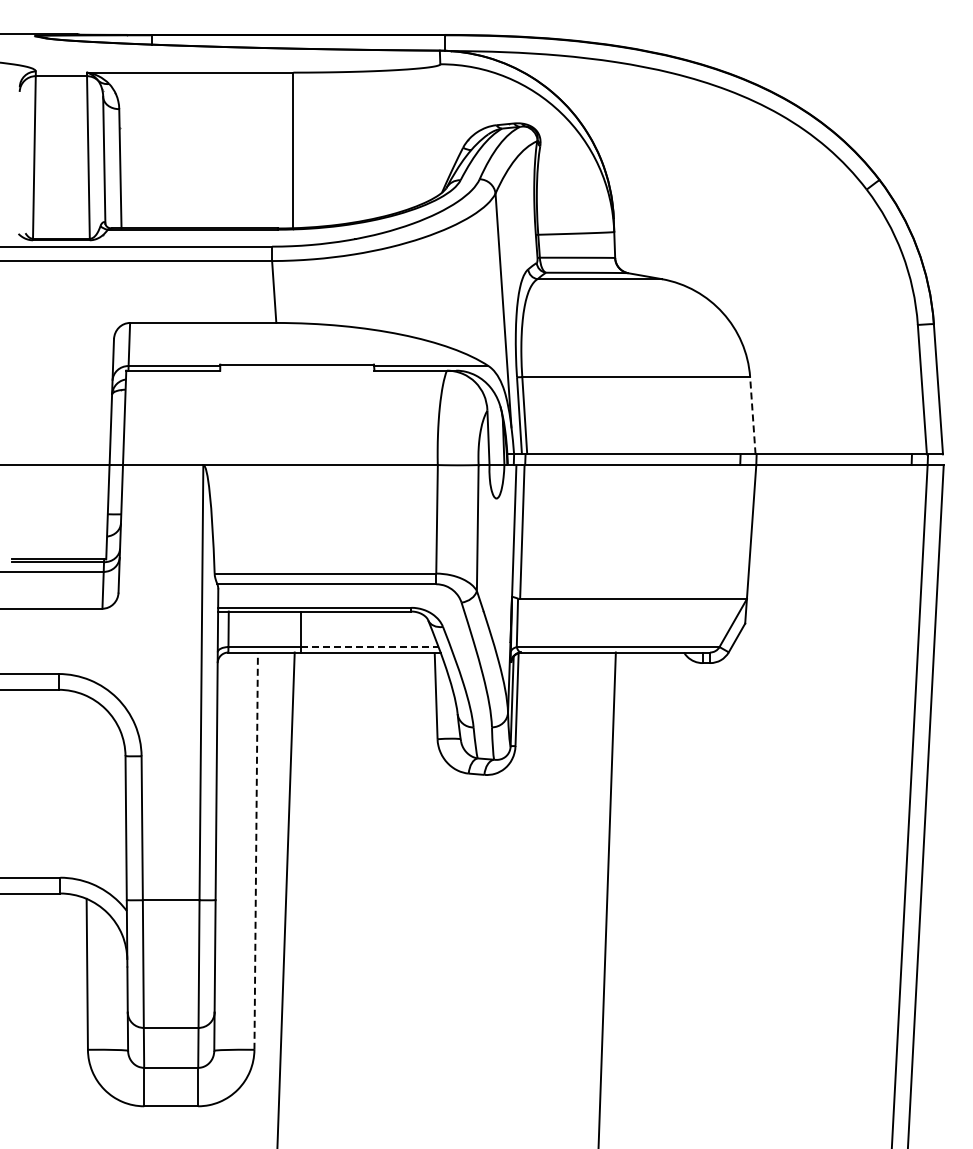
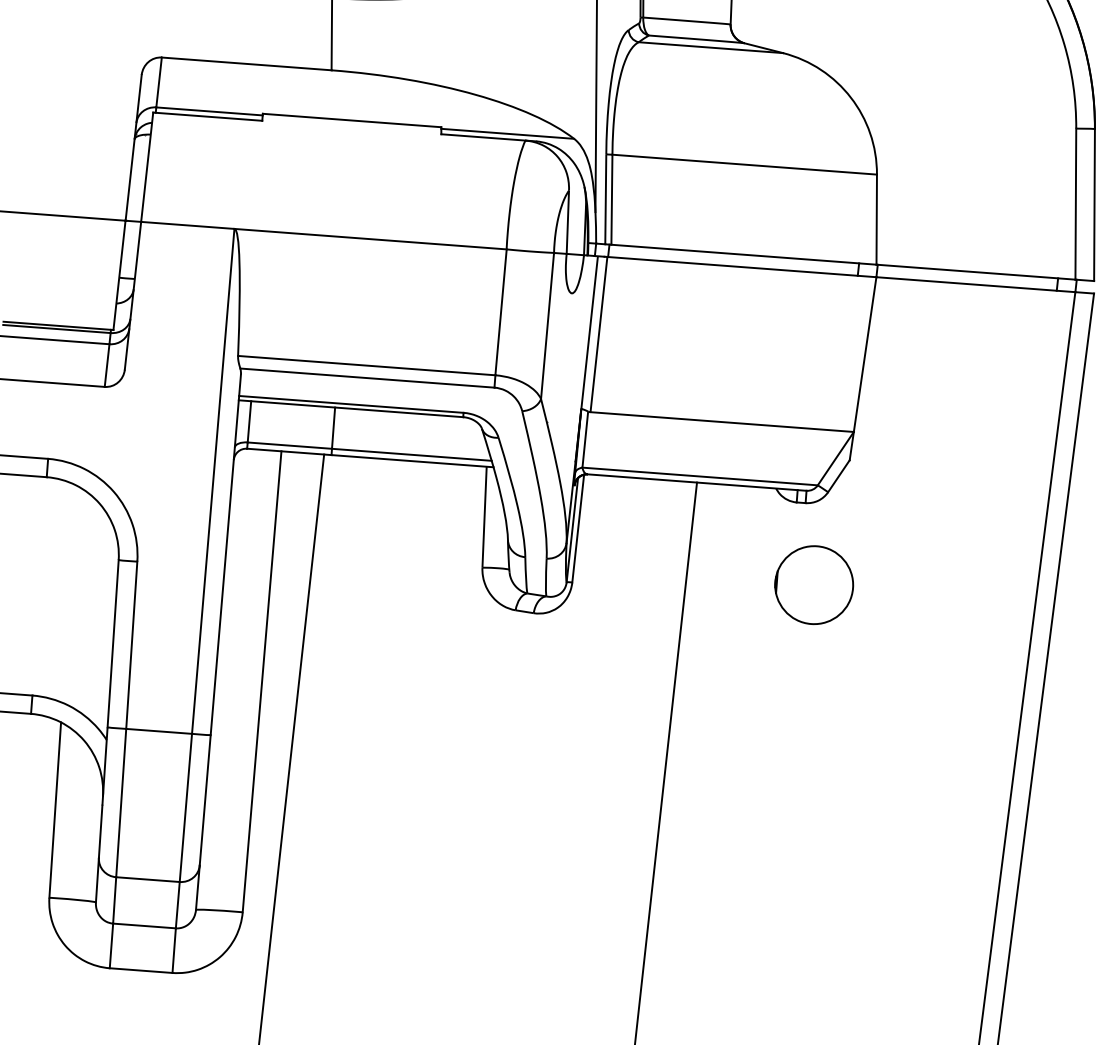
line: (752, 415) -> (876, 219), dashed -> solid
line: (369, 647) -> (411, 455), dashed -> solid
part: (722, 732) -> (813, 584), added
line: (256, 851) -> (262, 682), dashed -> solid

